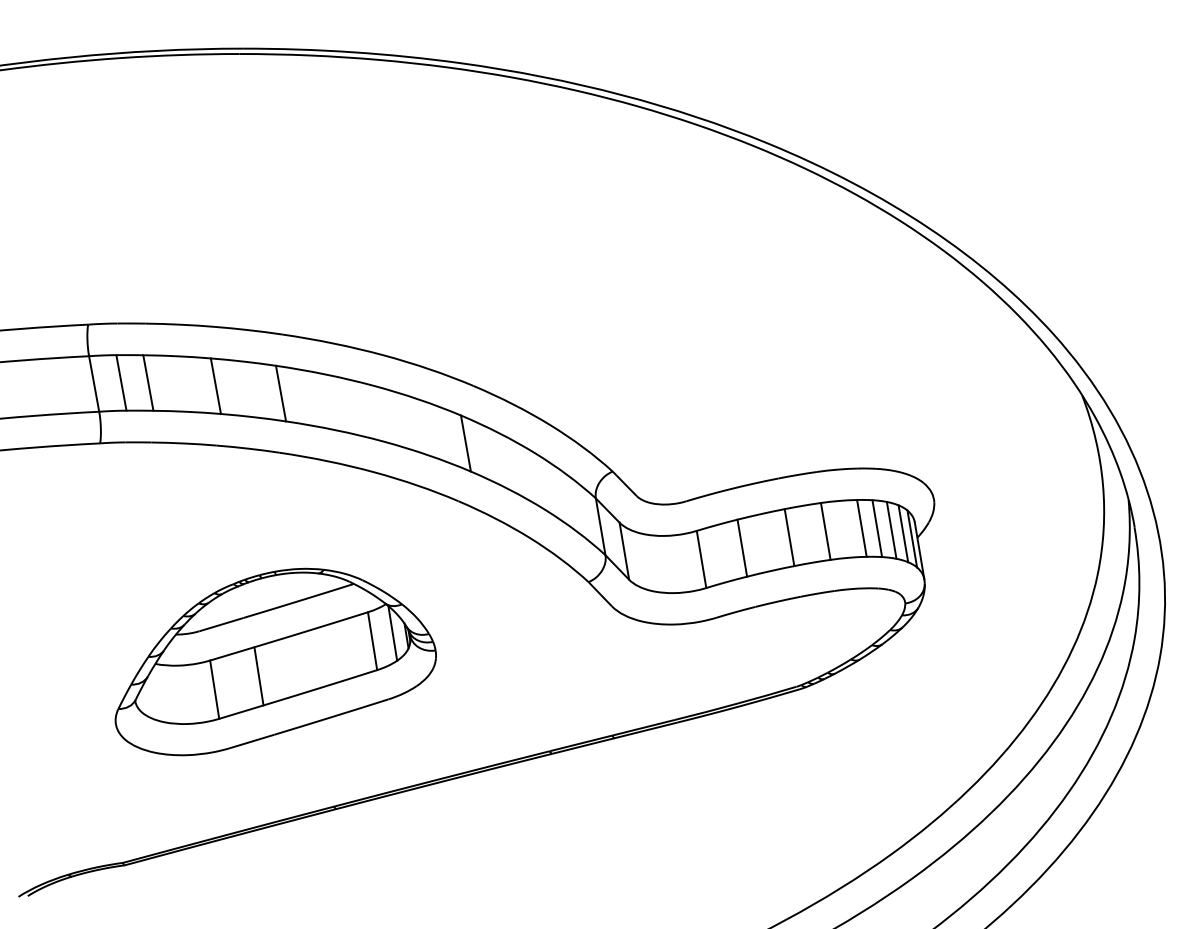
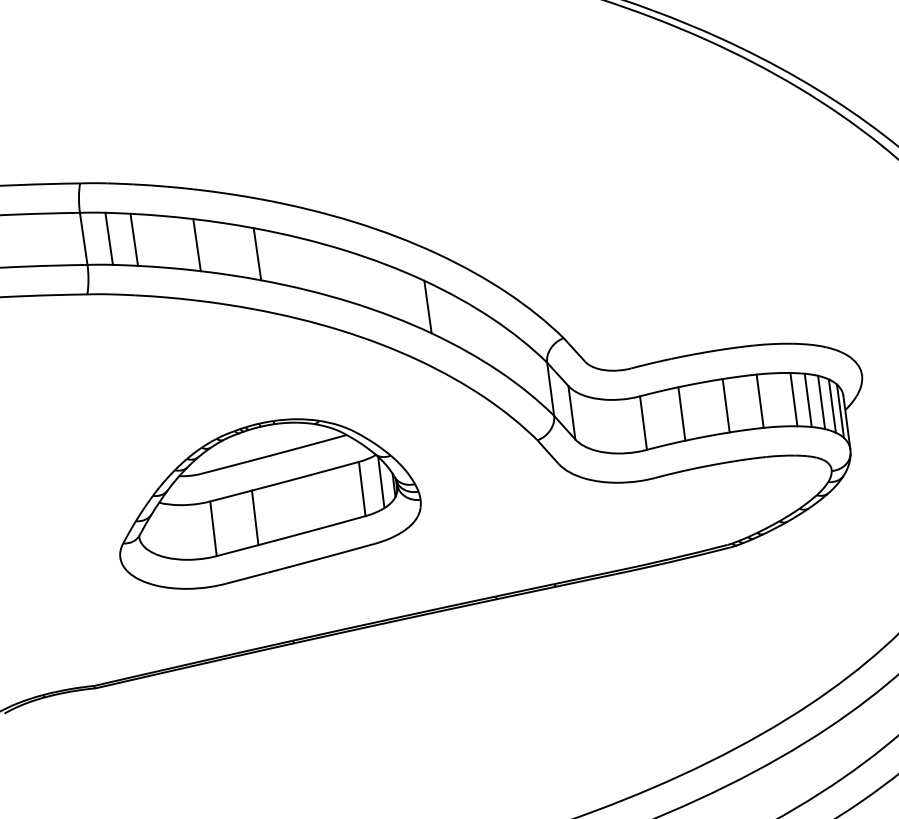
part: (275, 661) -> (271, 504), moved

